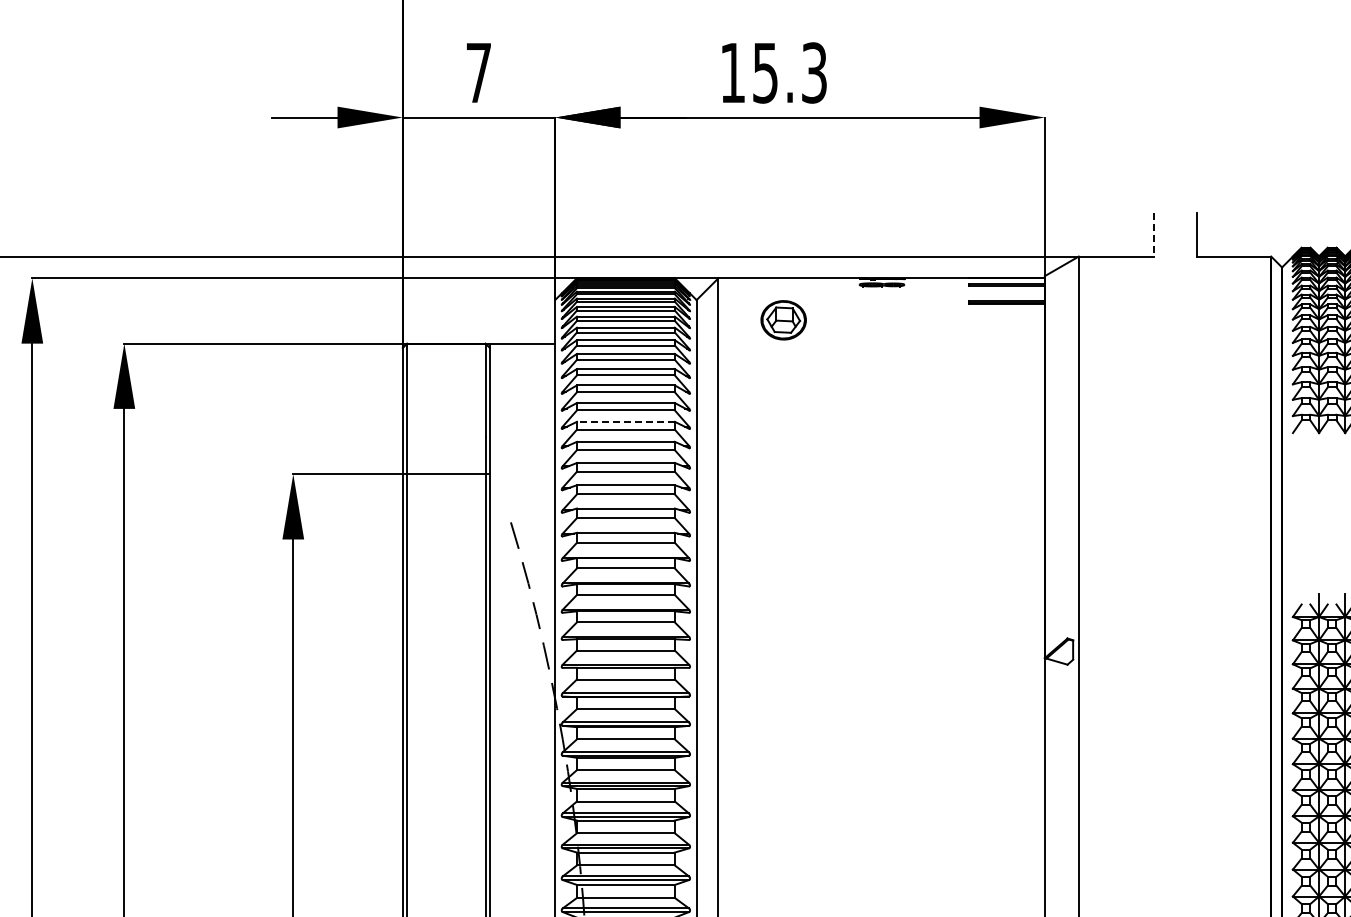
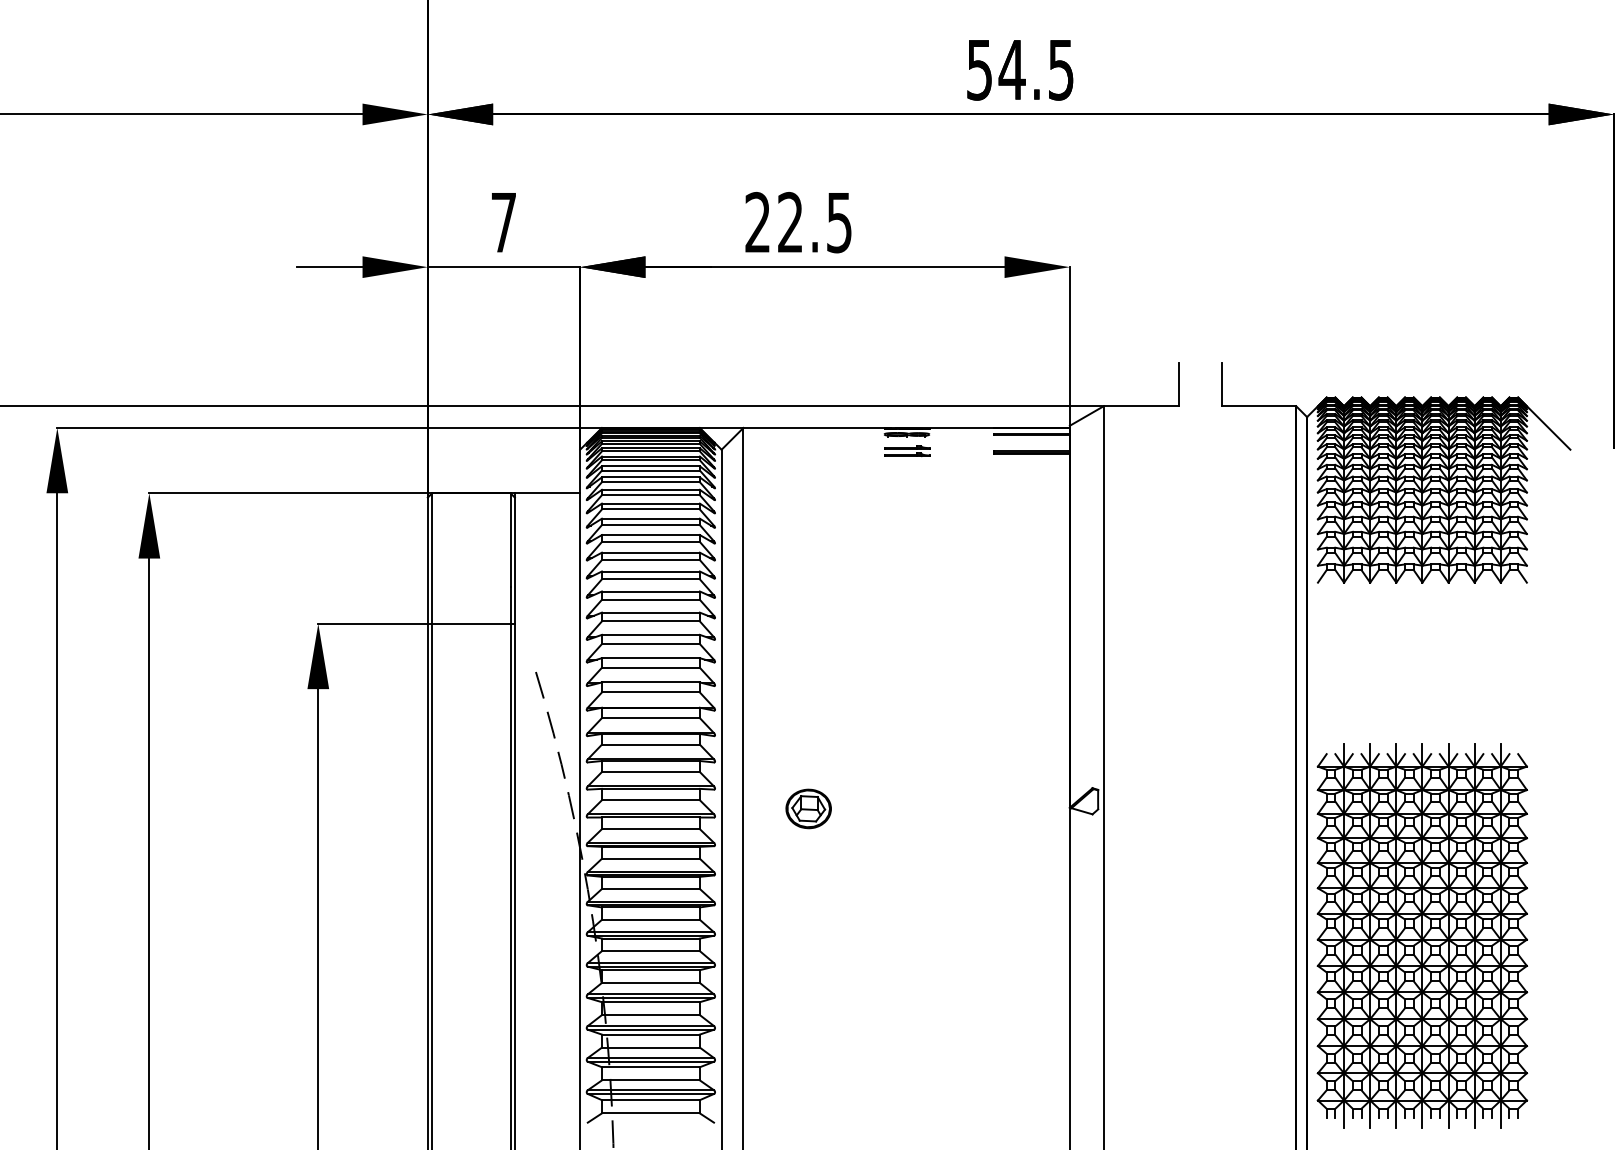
text: (773, 72) -> (798, 222), 15.3 -> 22.5
line: (1153, 234) -> (1178, 384), dashed -> solid
part: (882, 301) -> (907, 451), added
part: (783, 319) -> (808, 808), moved
line: (625, 421) -> (650, 571), dashed -> solid

